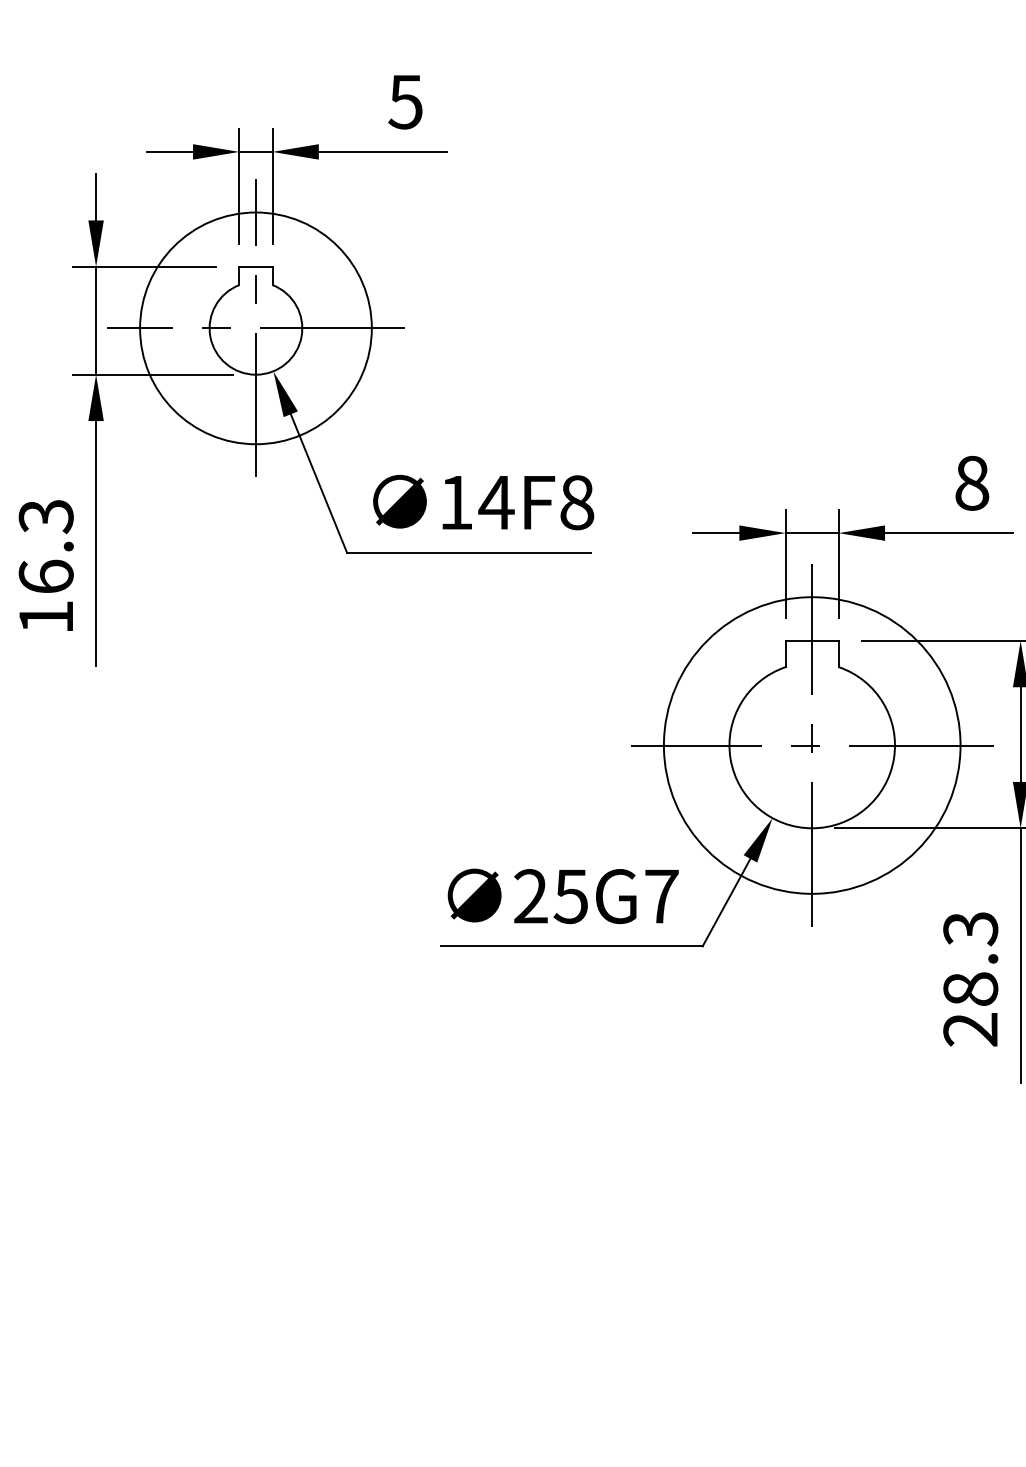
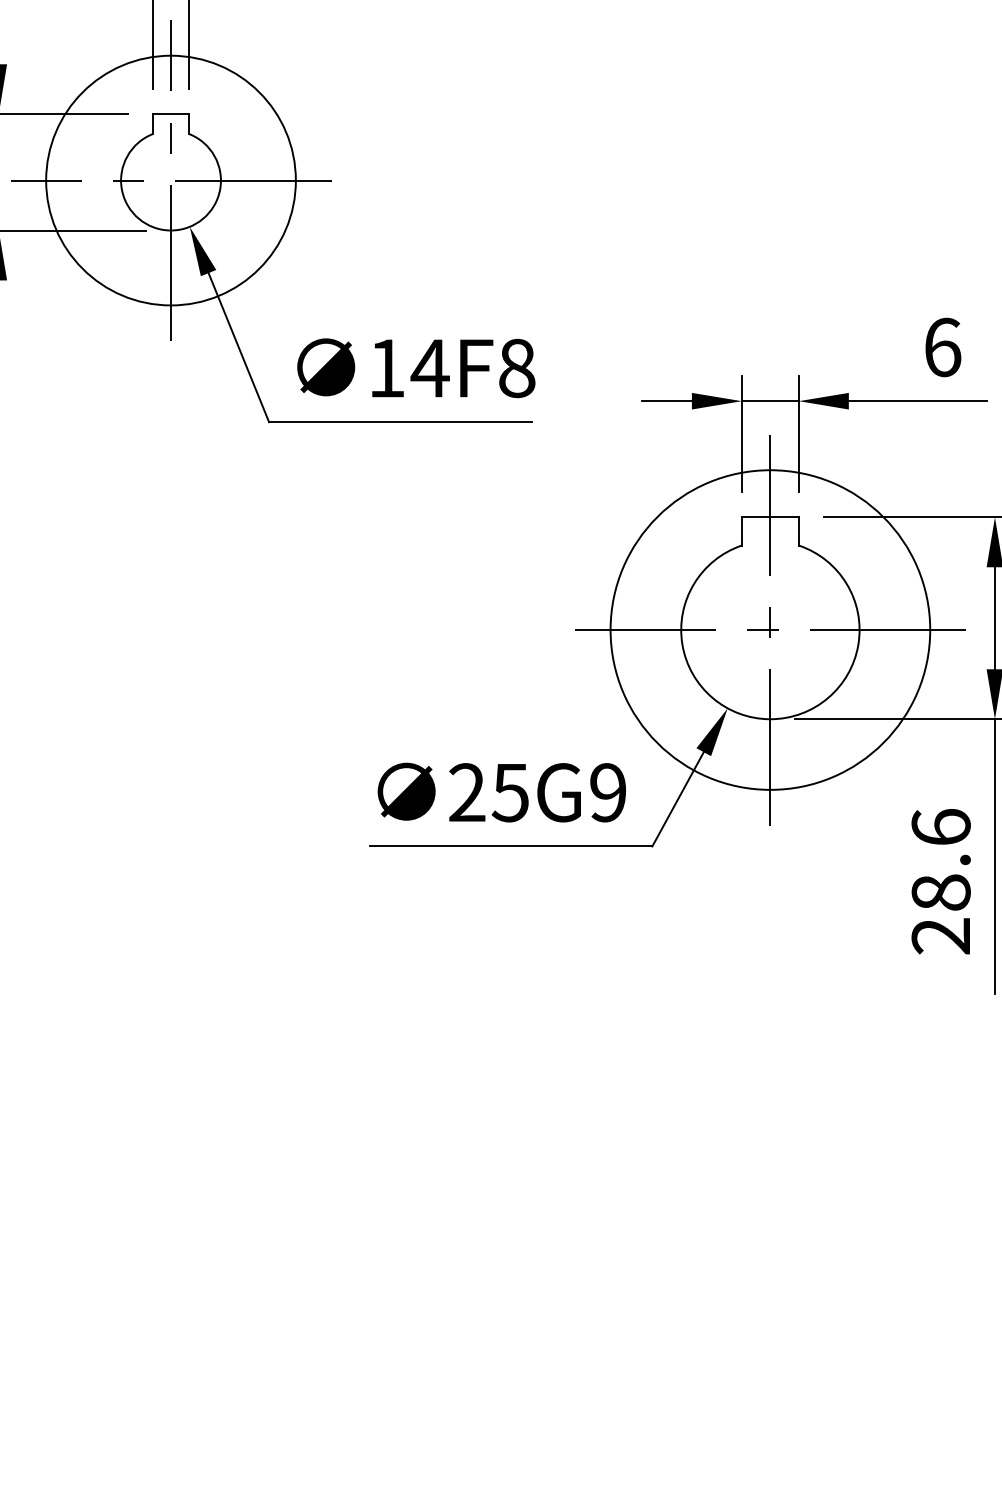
text: (972, 482) -> (943, 346), 8 -> 6
text: (661, 896) -> (607, 792), 25G7 -> 25G9
text: (970, 928) -> (940, 827), 28.3 -> 28.6

